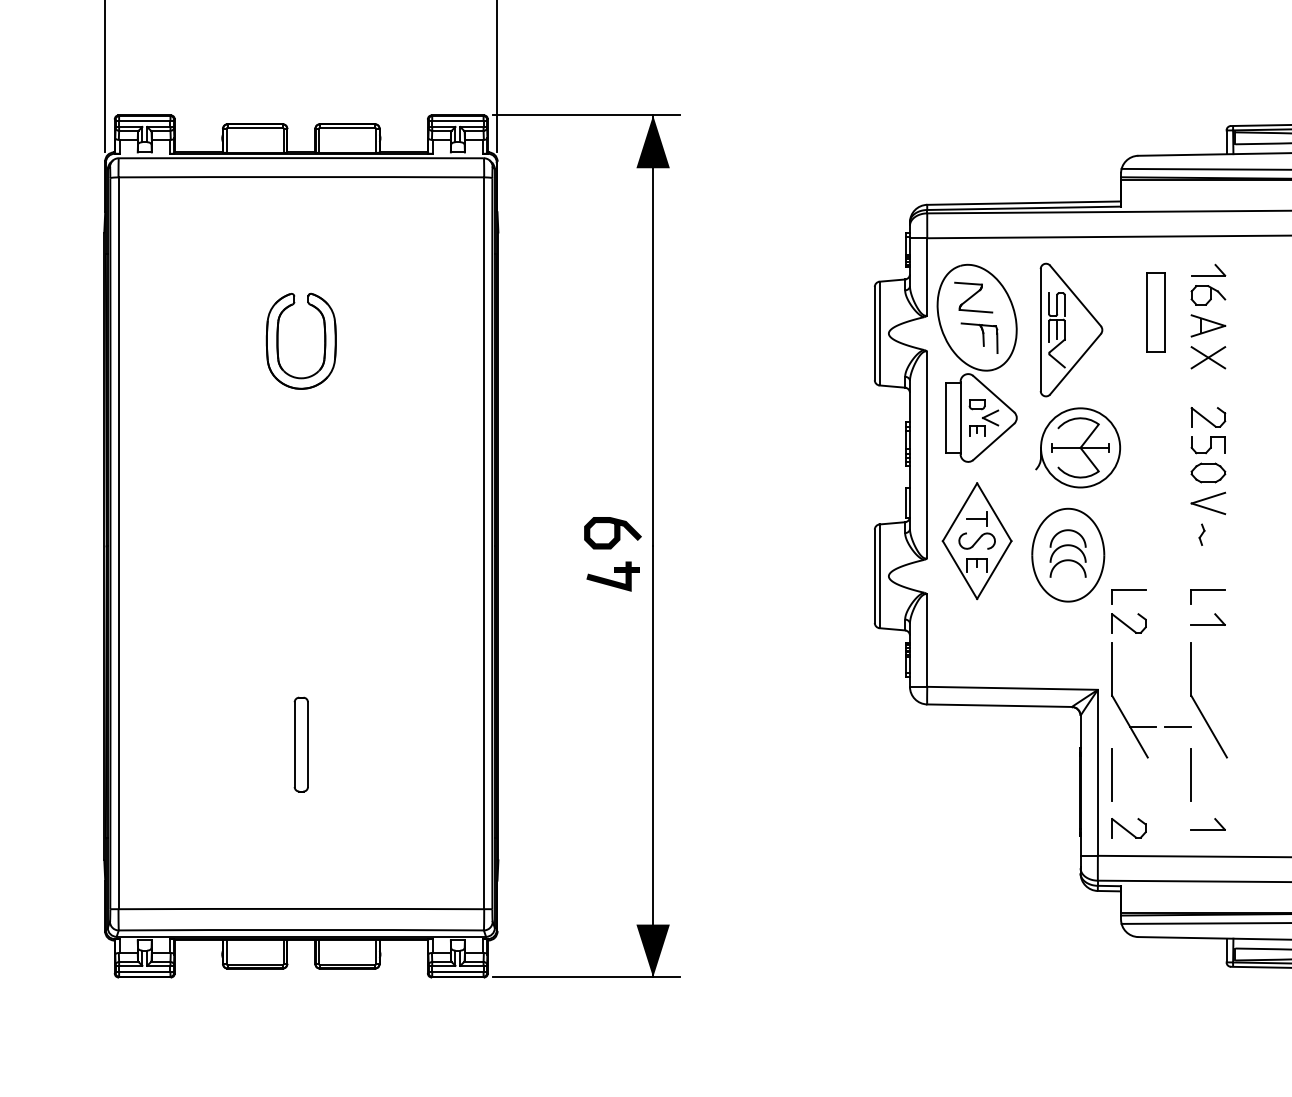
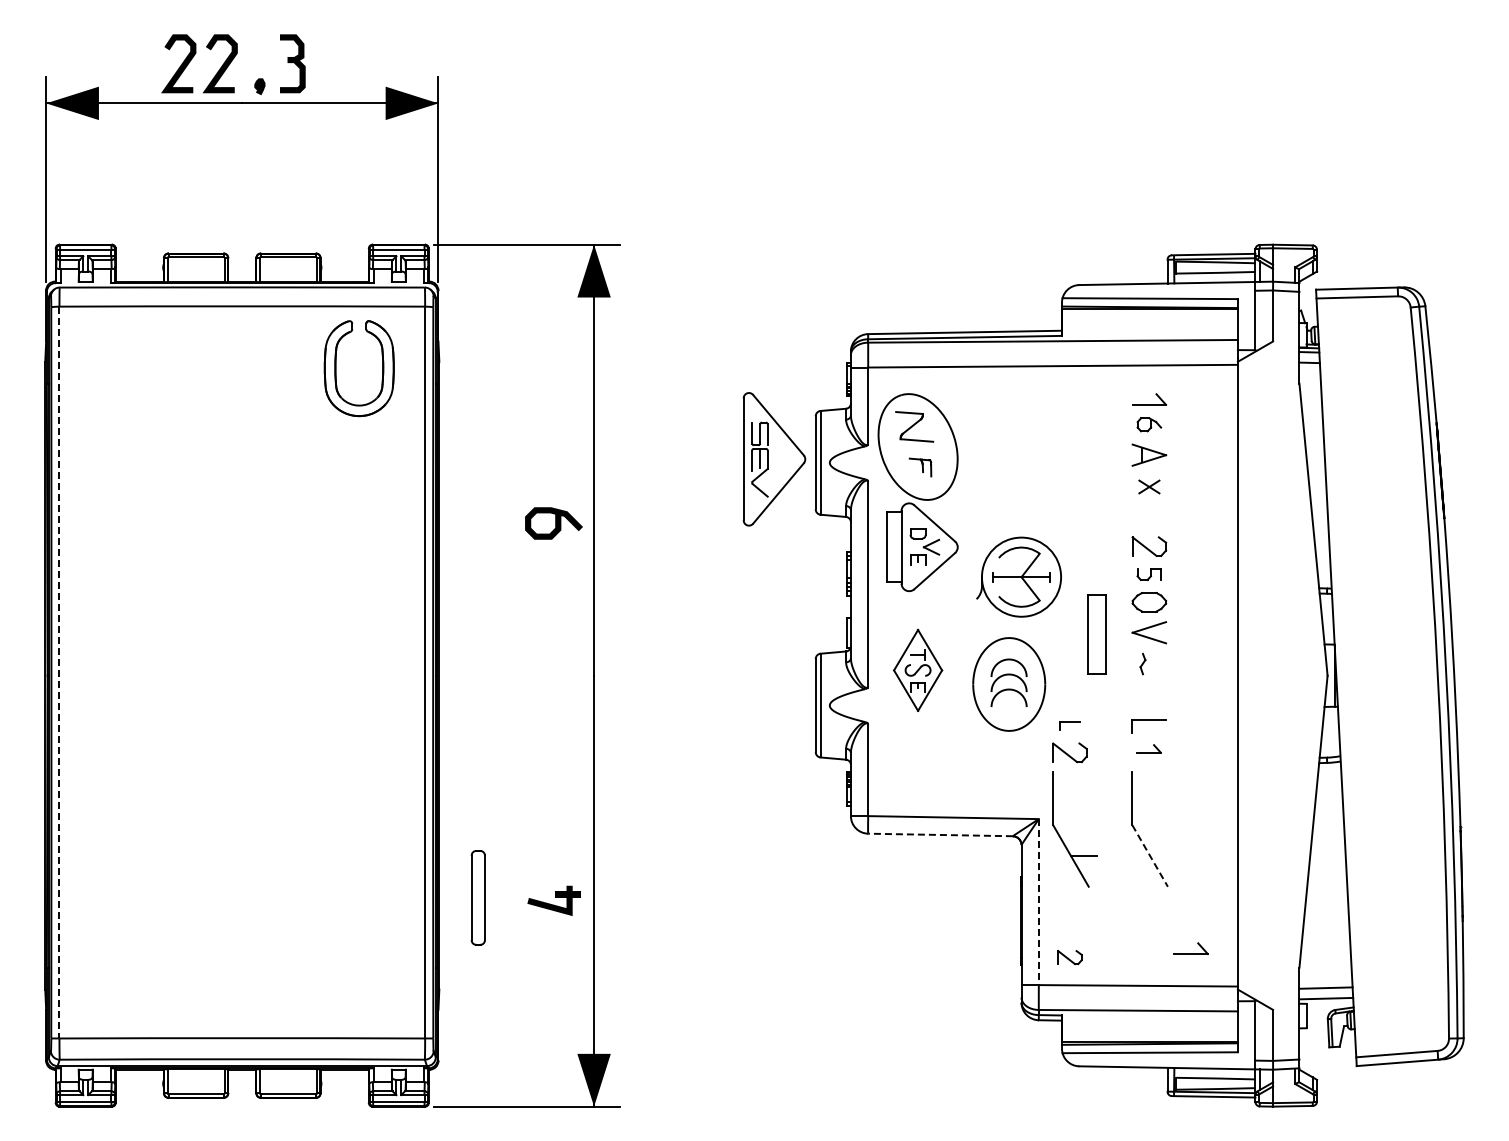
part: (1208, 295) -> (1149, 424), size x0.7
part: (1155, 312) -> (1096, 634), moved
part: (1071, 330) -> (774, 459), moved
part: (979, 338) -> (920, 467), size x0.6
part: (278, 341) -> (336, 368), moved
part: (1208, 357) -> (1149, 486), size x0.6
part: (1207, 445) -> (1148, 574), size x0.7
curve: (614, 533) -> (555, 523), moved
part: (976, 541) -> (917, 670), size x0.7
line: (118, 543) -> (59, 672), solid -> dashed
part: (612, 576) -> (553, 900), moved
part: (1128, 597) -> (1069, 726), size x0.6
part: (1207, 619) -> (1148, 748), size x0.7
line: (999, 705) -> (940, 834), solid -> dashed
line: (1177, 726) -> (1118, 855), removed
line: (1209, 726) -> (1150, 855), solid -> dashed
part: (300, 744) -> (477, 897), moved
line: (1097, 773) -> (1038, 902), solid -> dashed
line: (1112, 774) -> (1053, 903), removed
line: (1190, 775) -> (1131, 904), removed
part: (1207, 824) -> (1190, 948), moved
part: (1128, 828) -> (1069, 957), size x0.7

